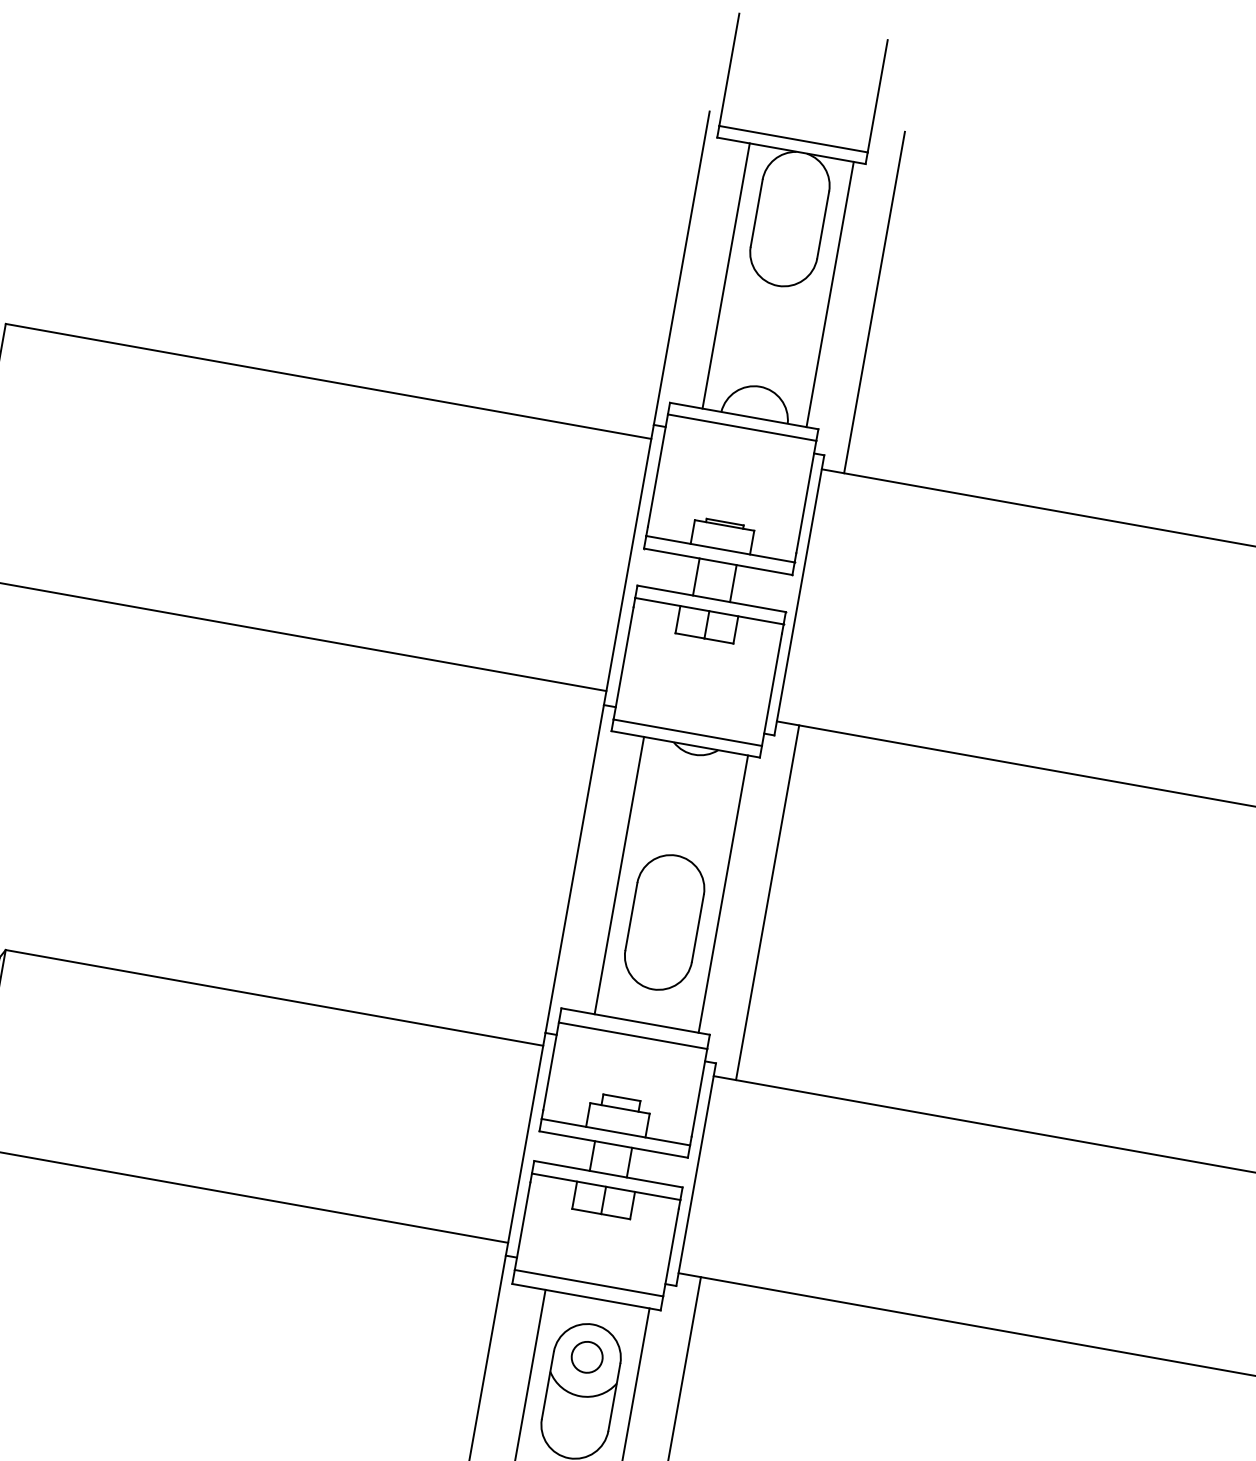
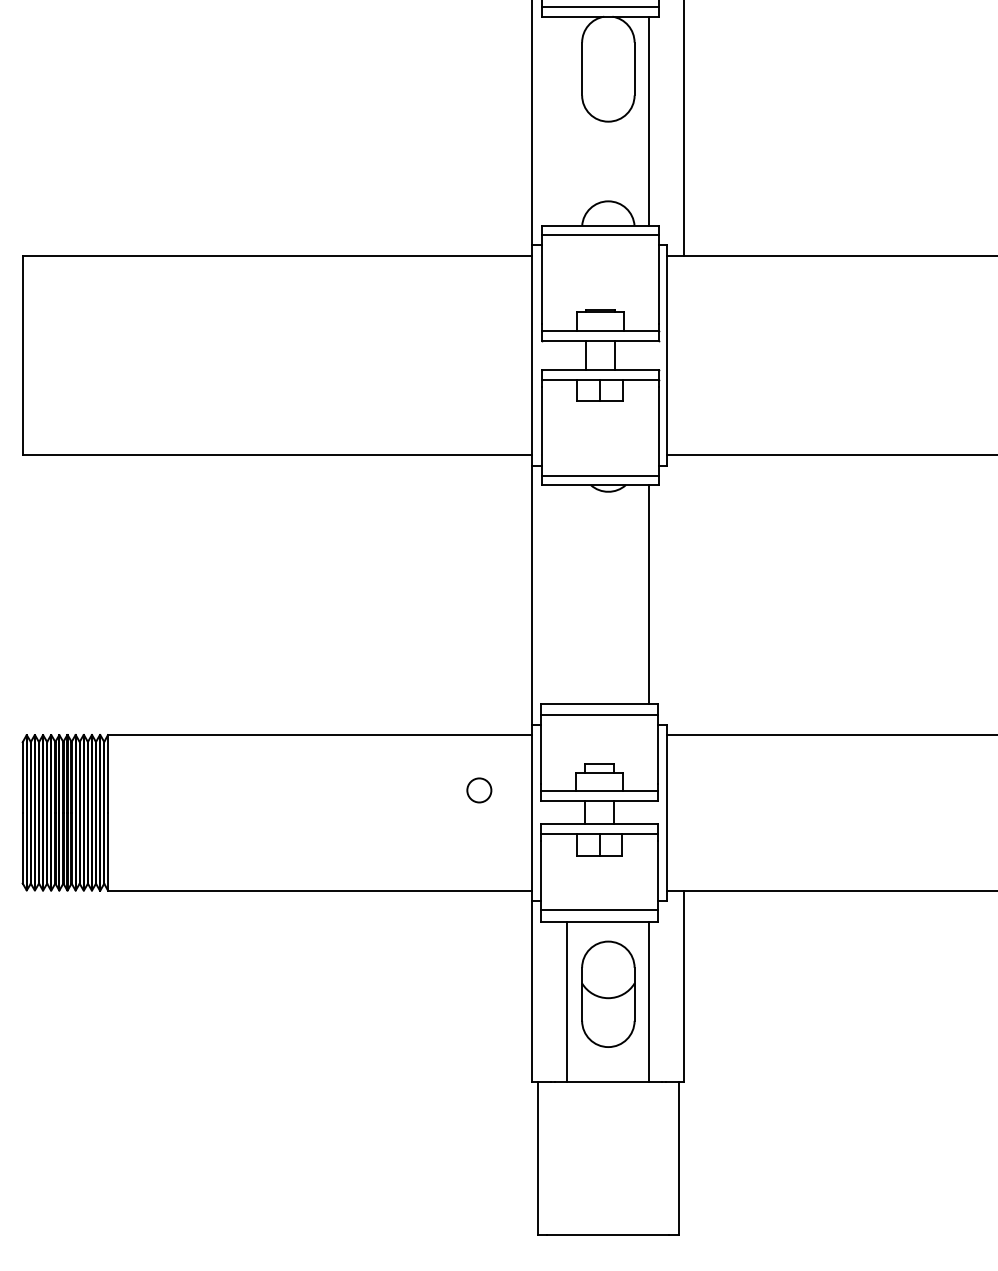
line: (726, 275) -> (567, 120), removed
line: (619, 875) -> (567, 594), removed
line: (767, 903) -> (684, 595), removed
part: (664, 921) -> (608, 623), removed
circle: (587, 1357) -> (479, 790), moved

